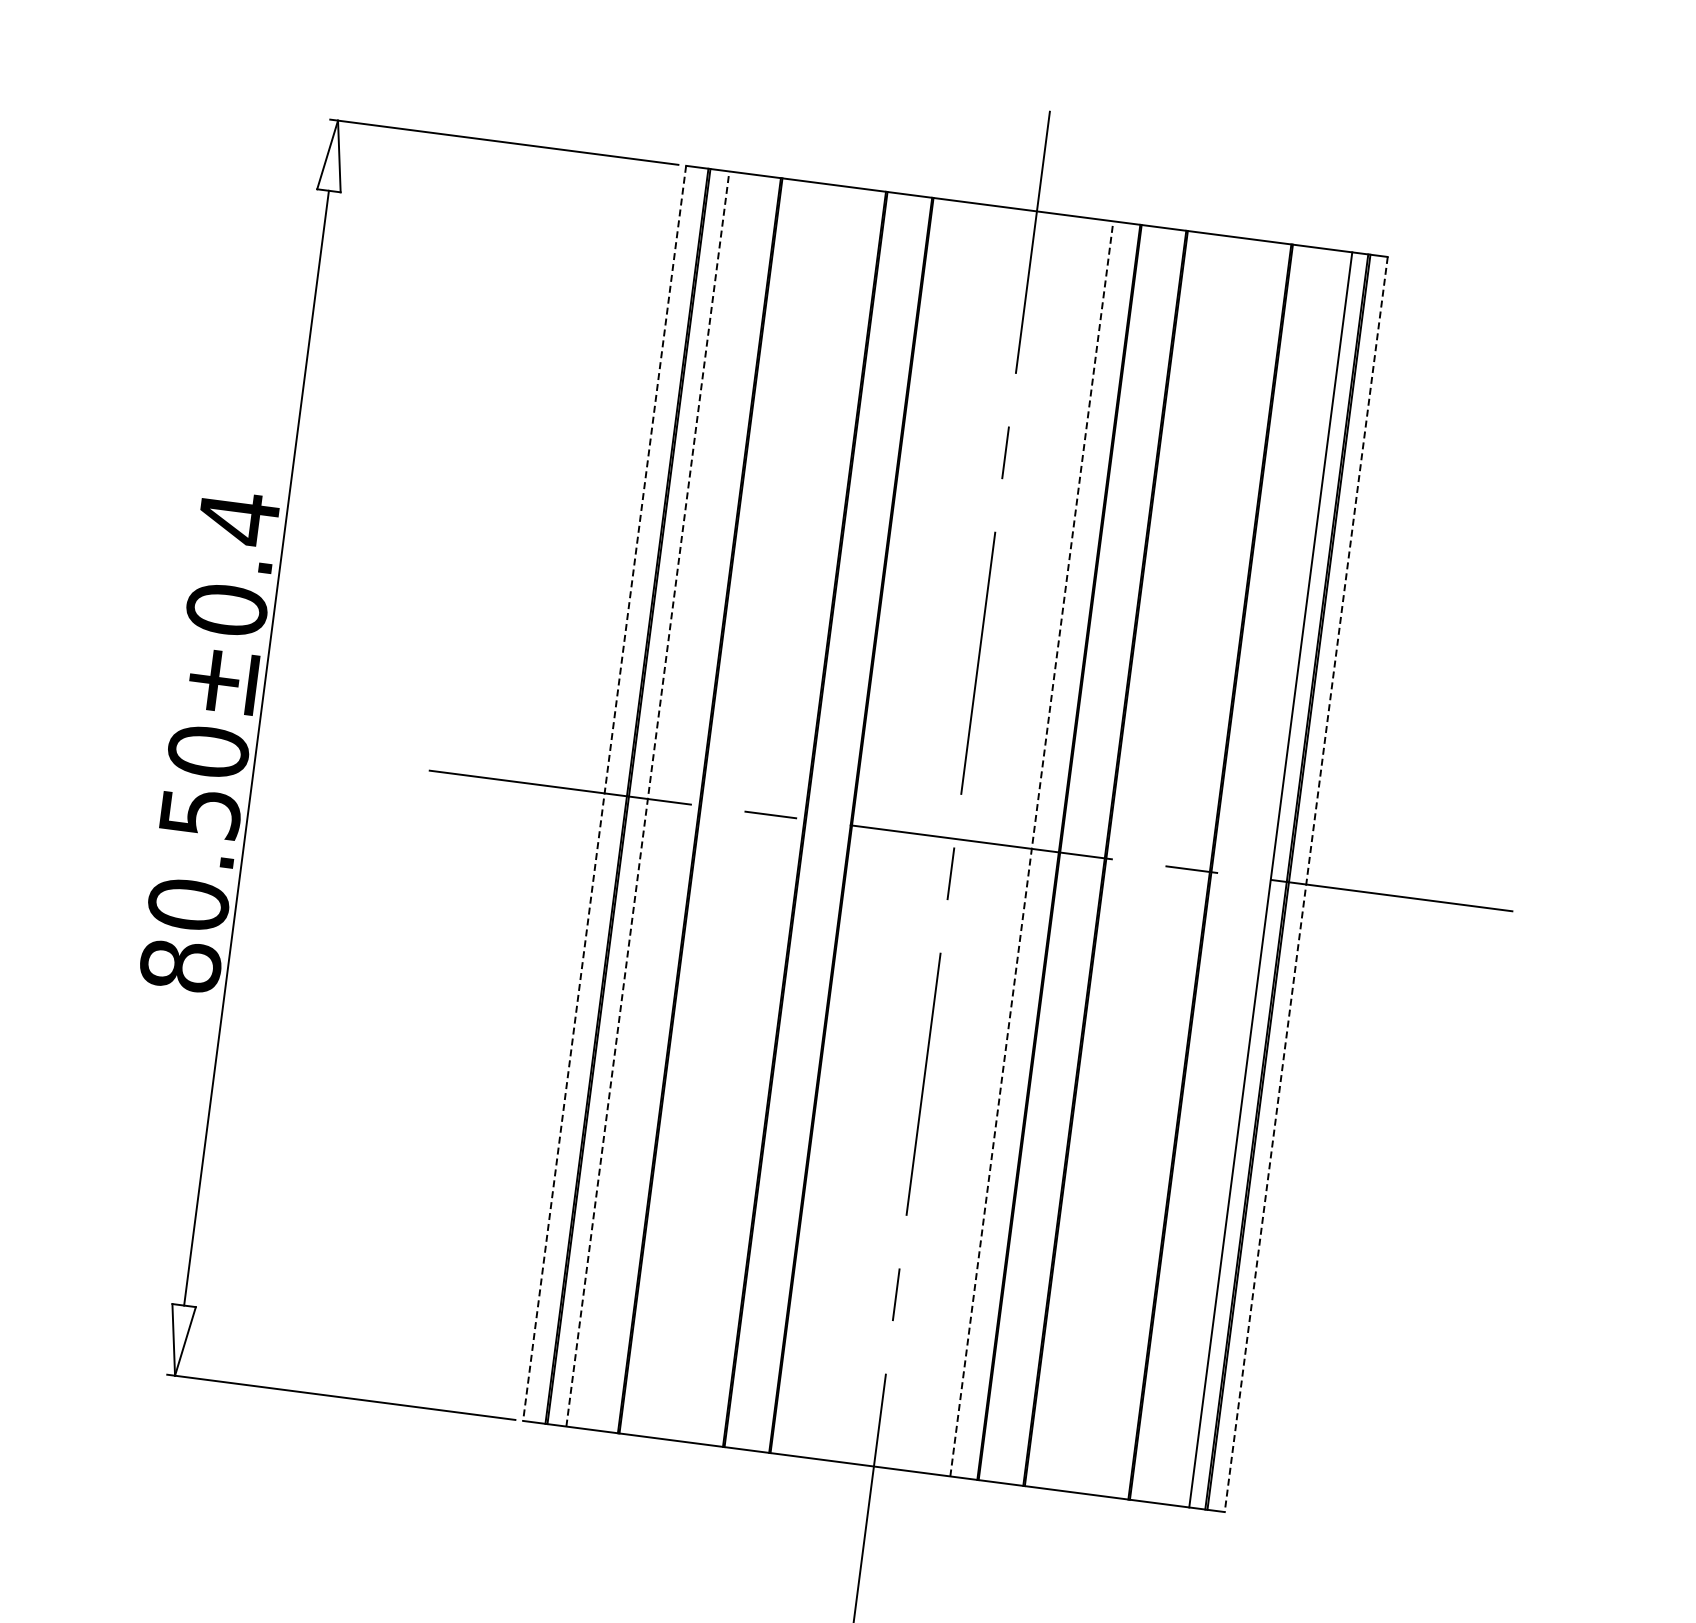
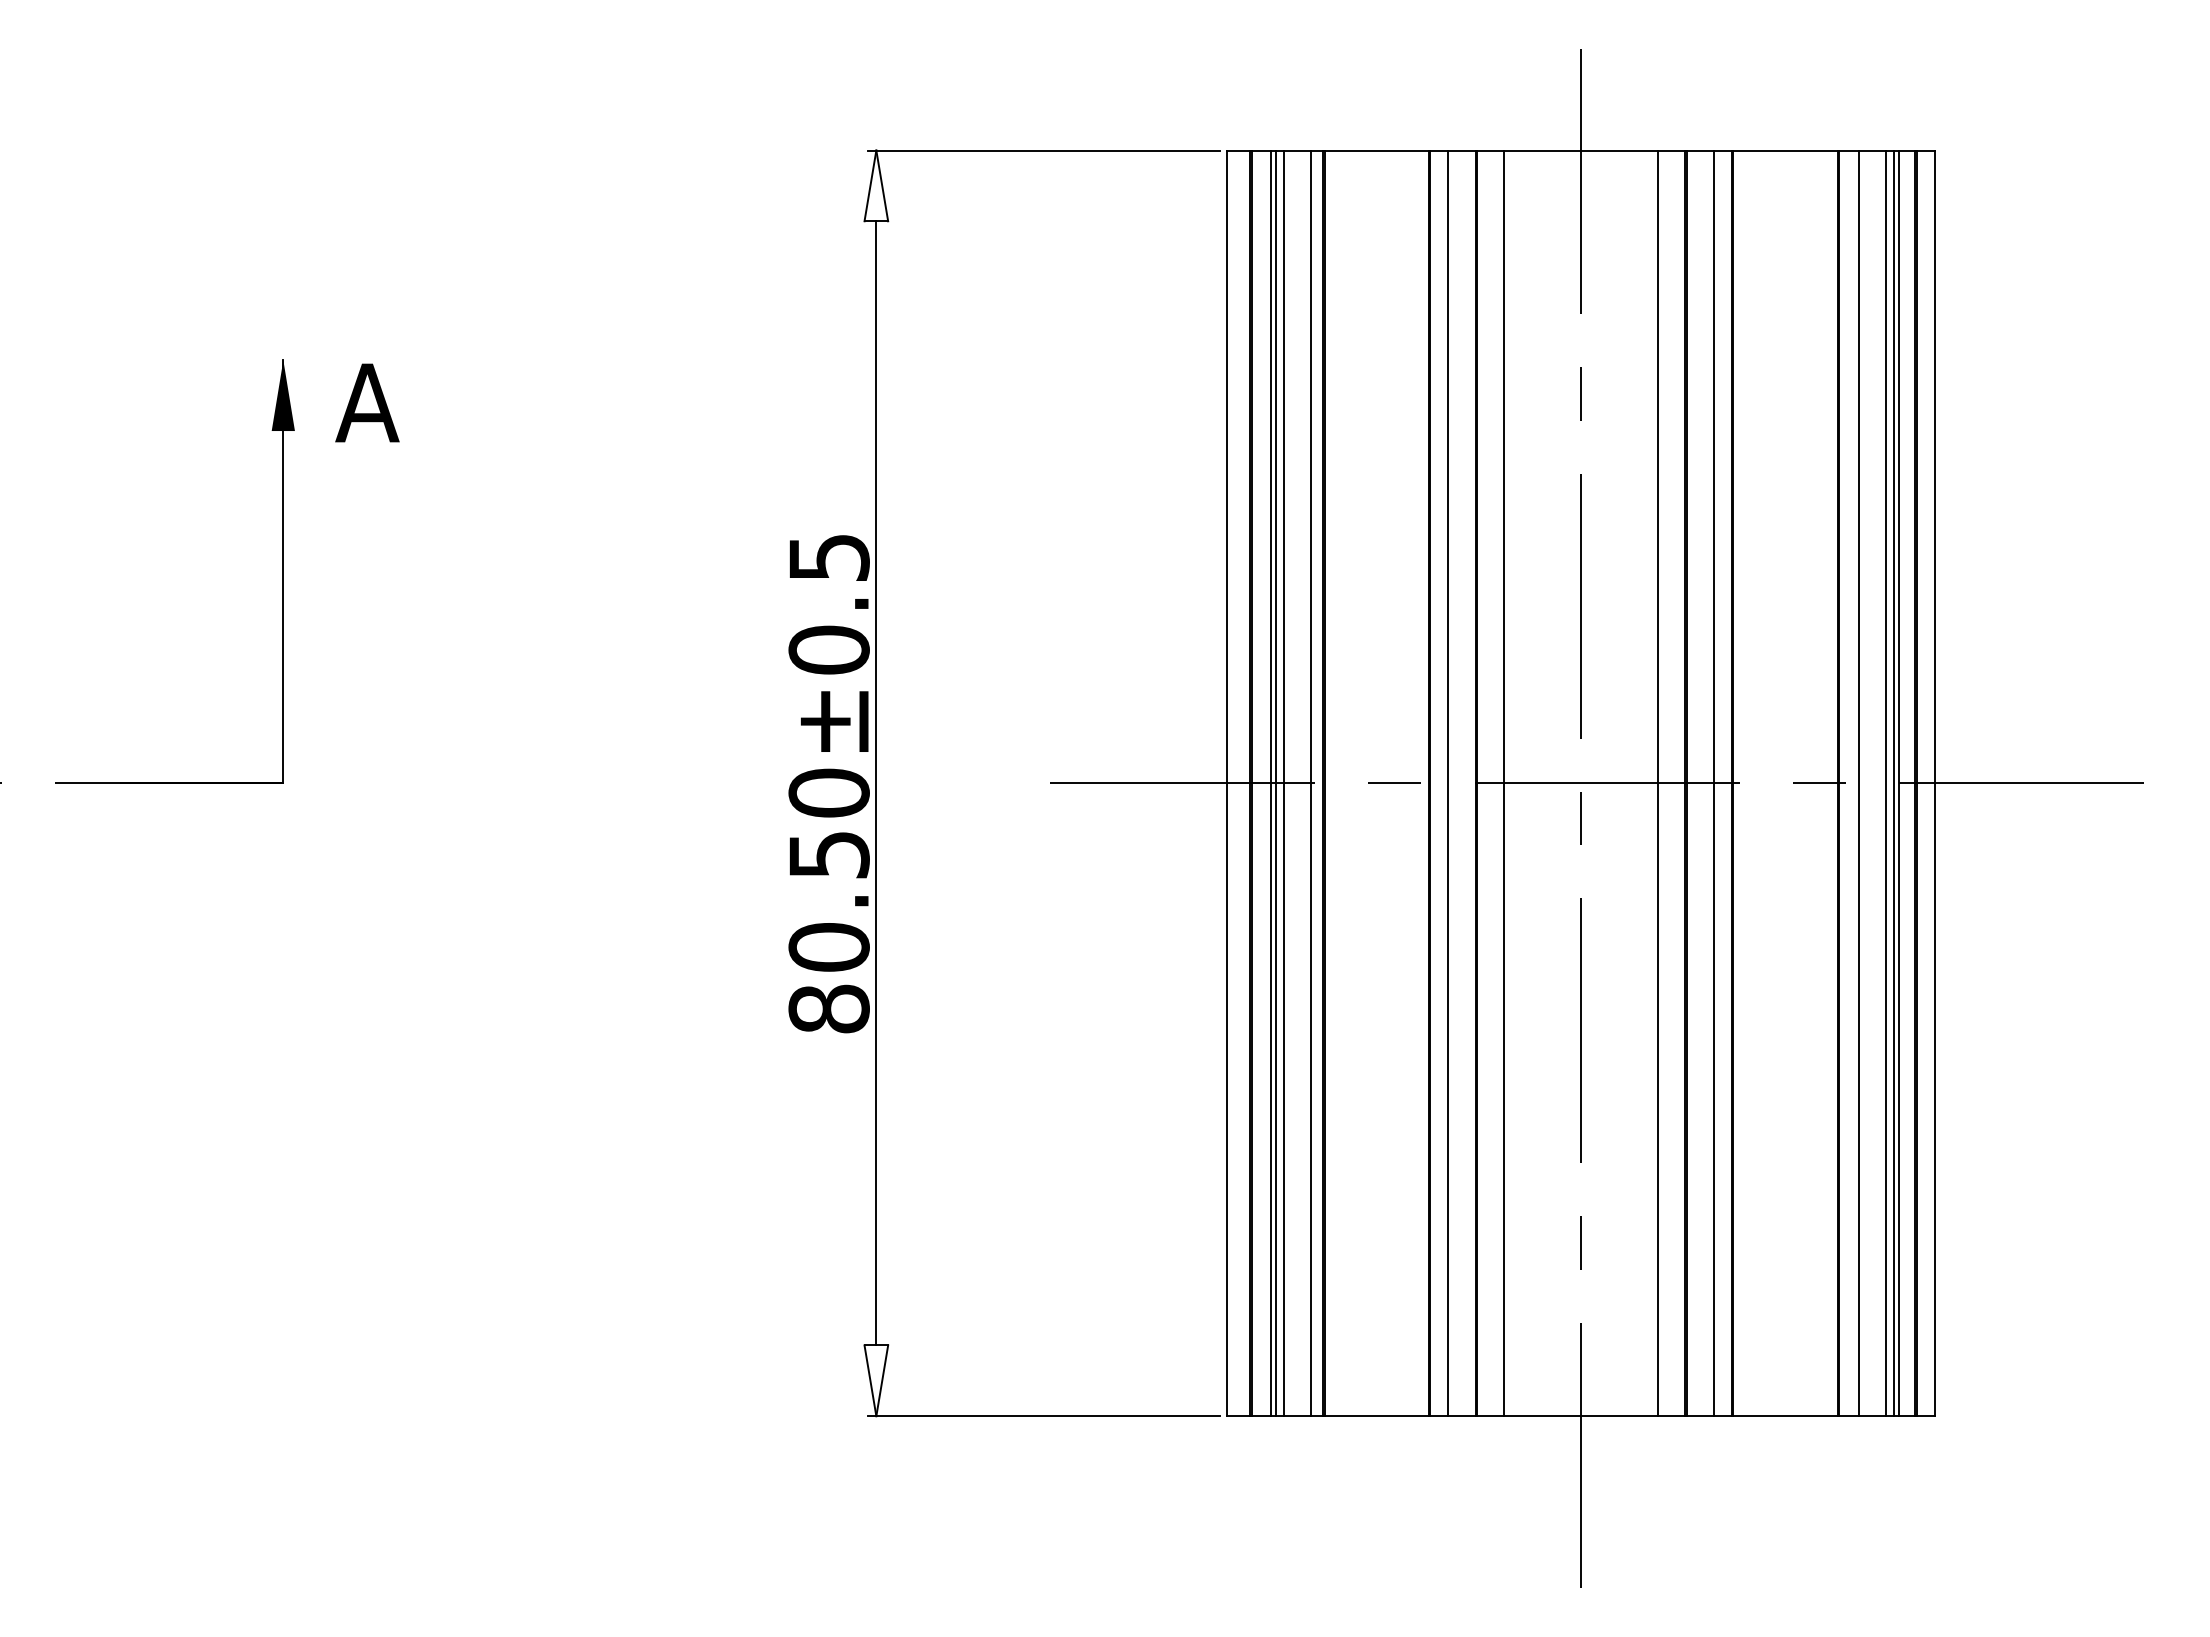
text: (239, 518) -> (829, 557), 80.50±0.4 -> 80.50±0.5
line: (604, 793) -> (1227, 783), dashed -> solid
line: (647, 799) -> (1270, 783), dashed -> solid
line: (653, 799) -> (1276, 783), added
line: (661, 800) -> (1284, 783), added
line: (688, 804) -> (1311, 783), added
line: (823, 822) -> (1448, 783), added
line: (879, 829) -> (1504, 783), added
line: (1032, 849) -> (1658, 783), dashed -> solid
line: (1086, 856) -> (1713, 783), added
line: (1230, 874) -> (1858, 783), added
line: (1257, 878) -> (1885, 783), added
line: (1265, 879) -> (1893, 783), added
line: (1305, 884) -> (1934, 783), dashed -> solid

